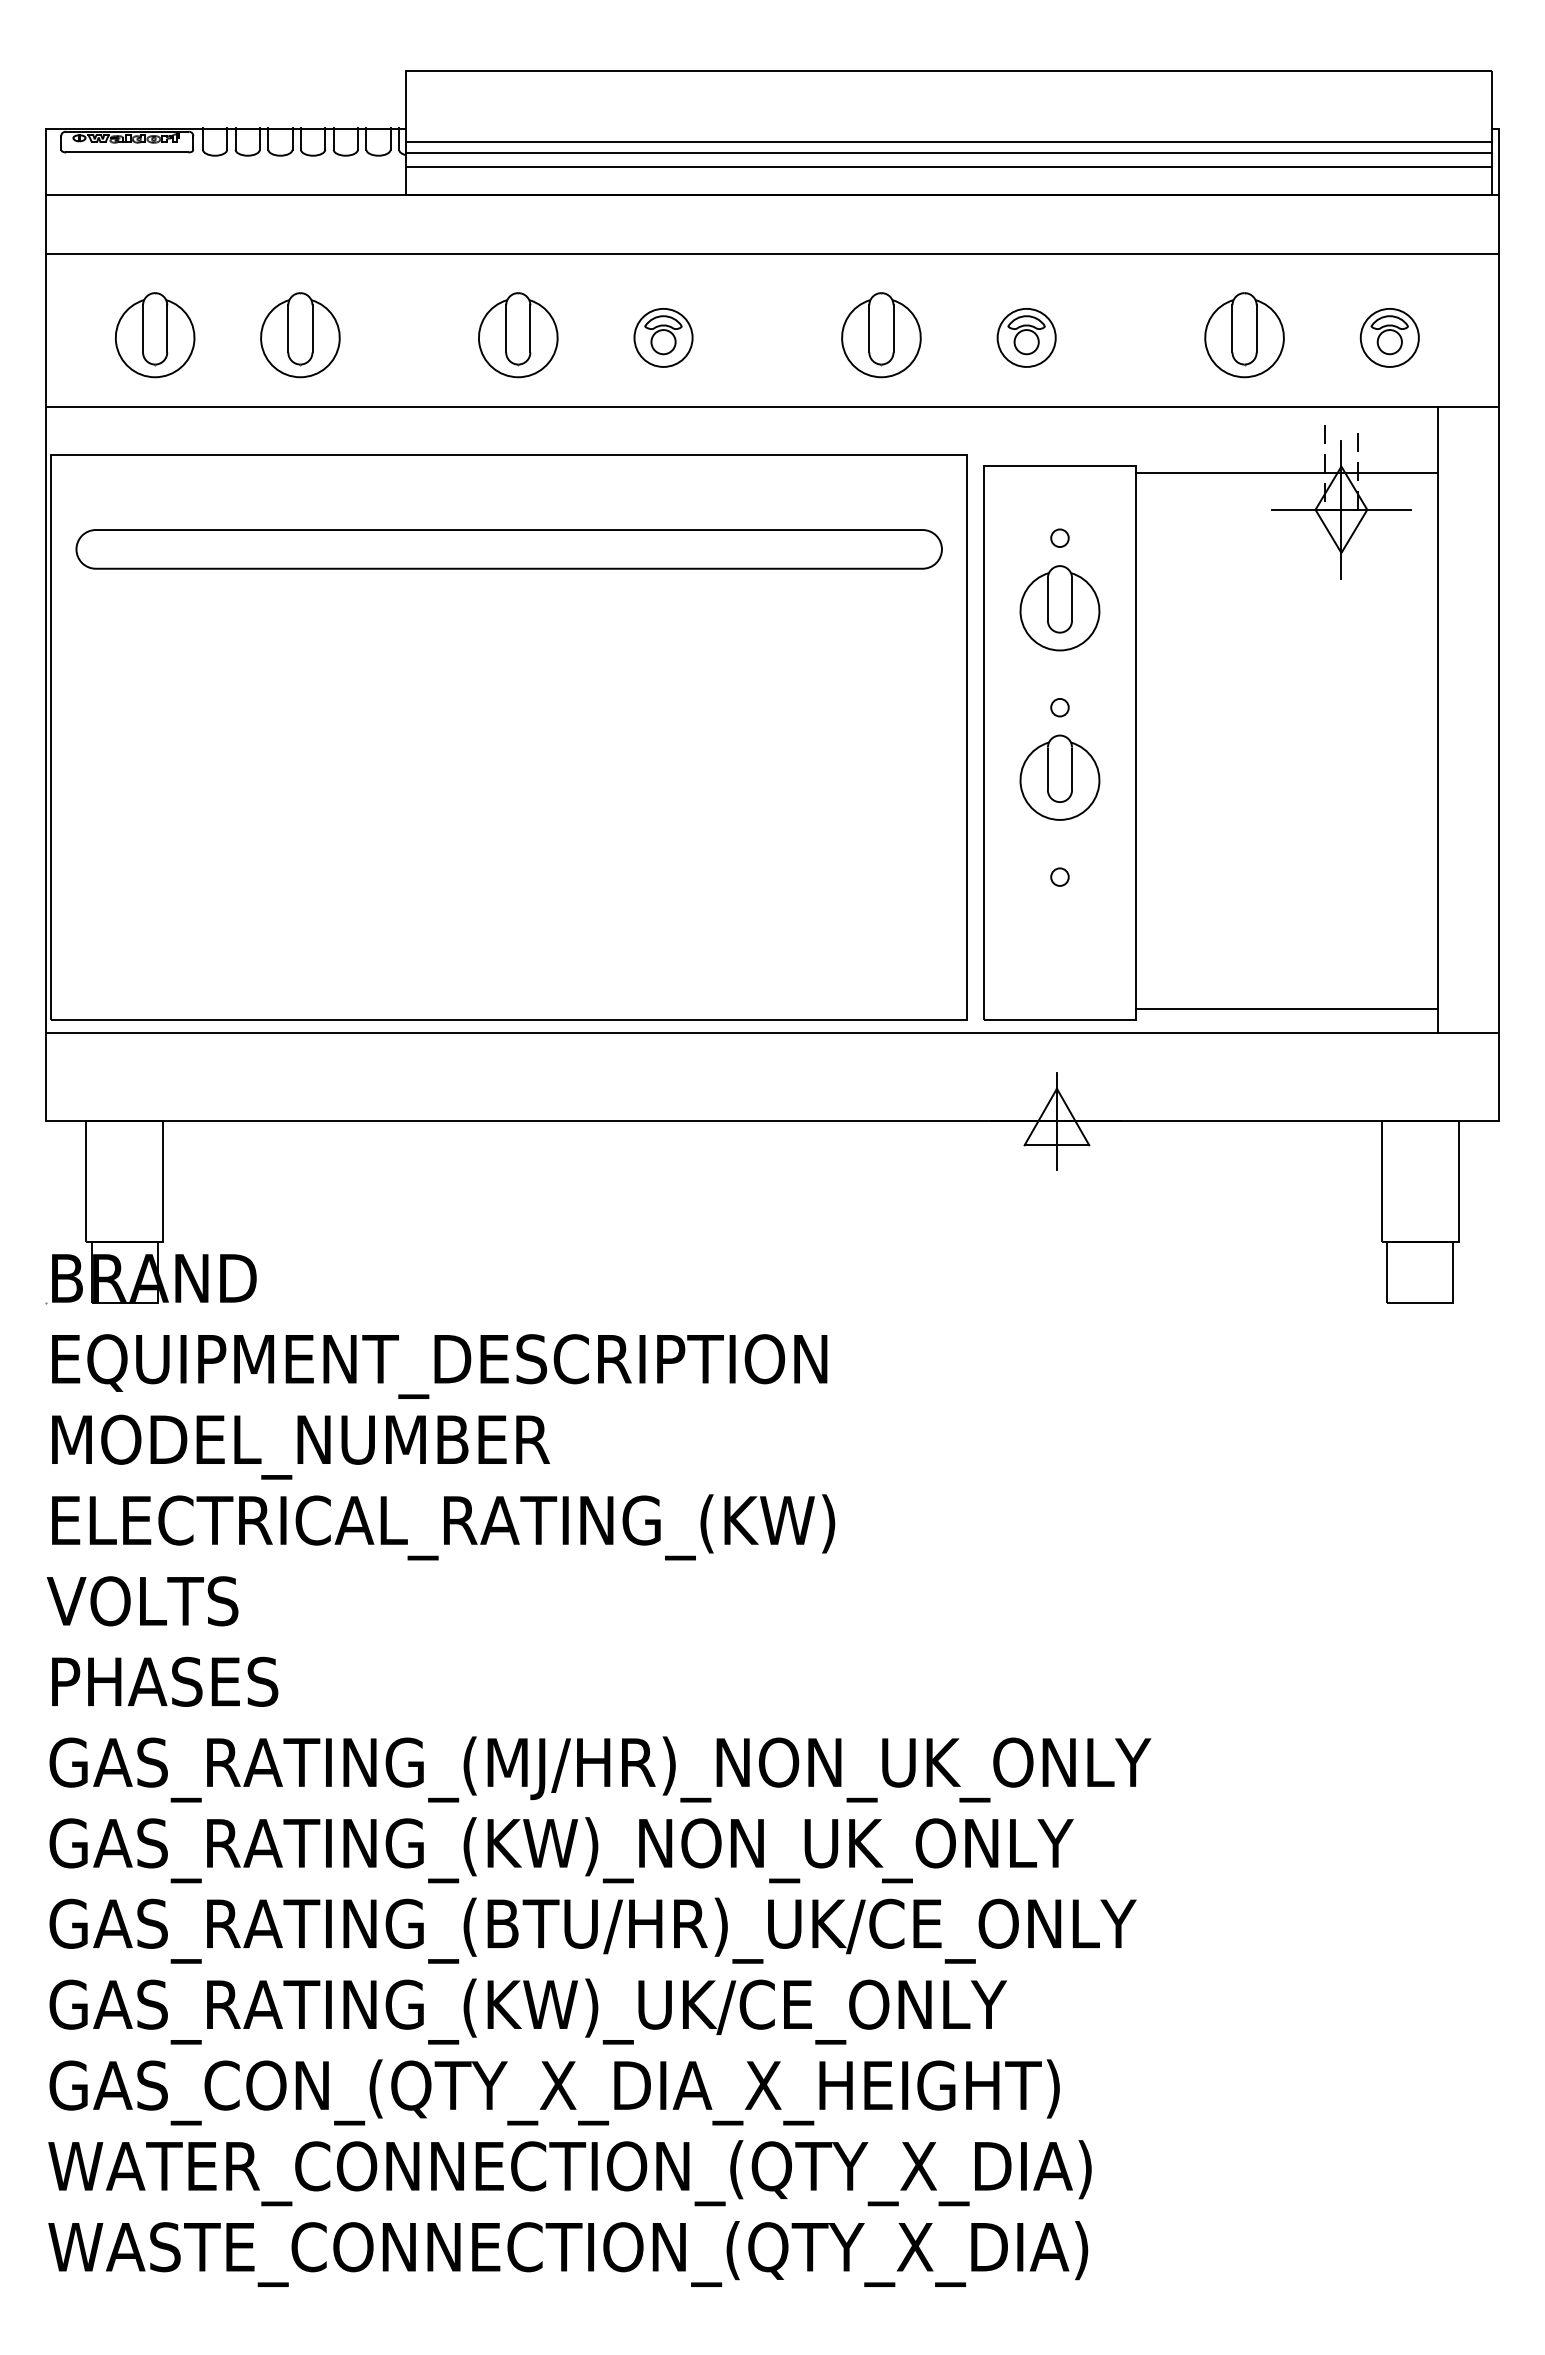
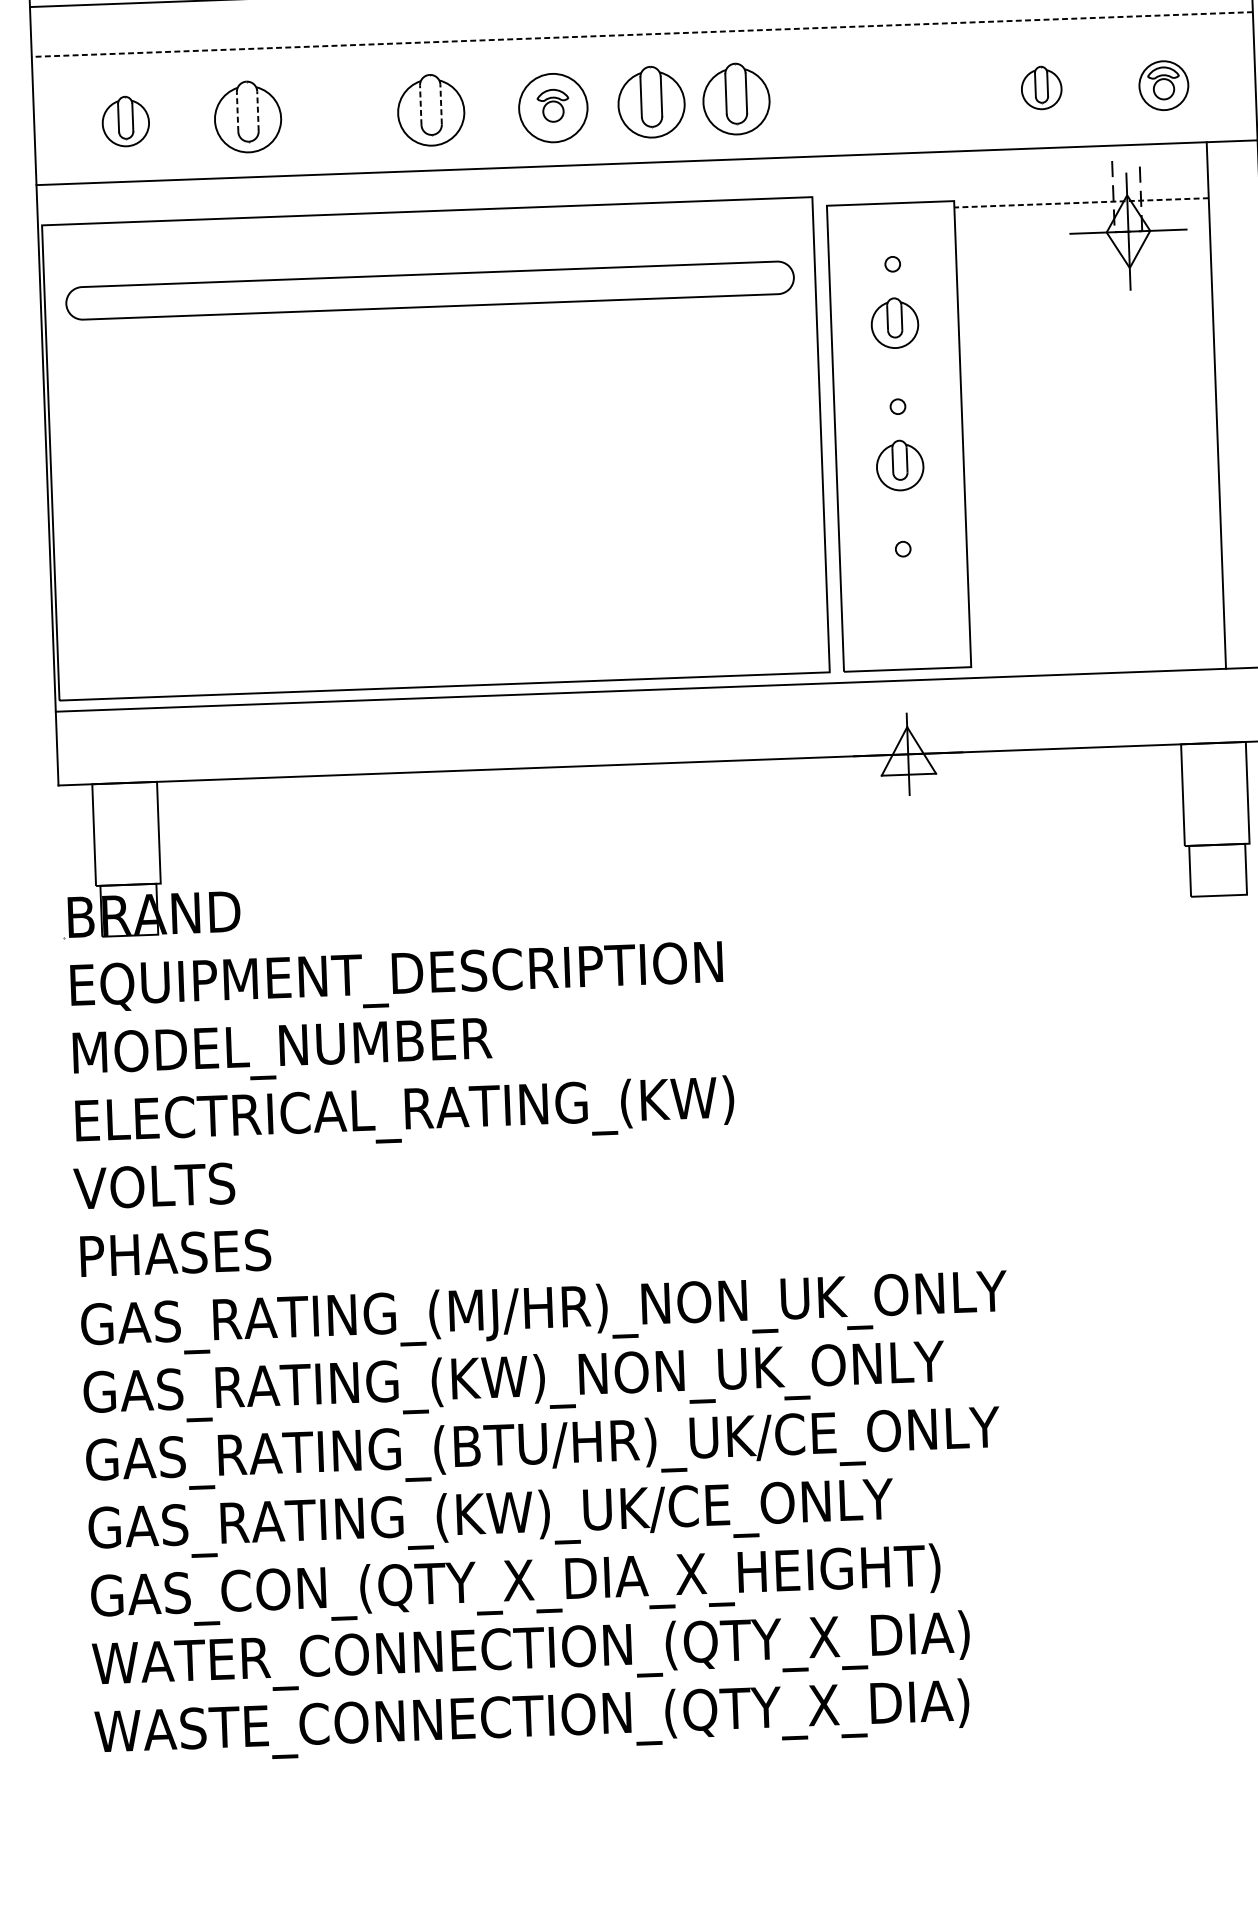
line: (772, 254) -> (642, 34), solid -> dashed
line: (288, 328) -> (237, 111), solid -> dashed
line: (312, 328) -> (257, 111), solid -> dashed
line: (506, 328) -> (421, 105), solid -> dashed
line: (530, 328) -> (441, 104), solid -> dashed
part: (154, 335) -> (125, 121), size x0.7
part: (780, 335) -> (651, 102), added
part: (1244, 335) -> (1041, 88), size x0.6
circle: (663, 337) -> (553, 107), size x1.4
part: (1026, 337) -> (858, 96), removed
line: (1286, 473) -> (1081, 202), solid -> dashed
part: (1059, 608) -> (894, 323), size x0.7
part: (1059, 777) -> (899, 465), size x0.7
line: (1286, 1009) -> (1097, 653), removed

